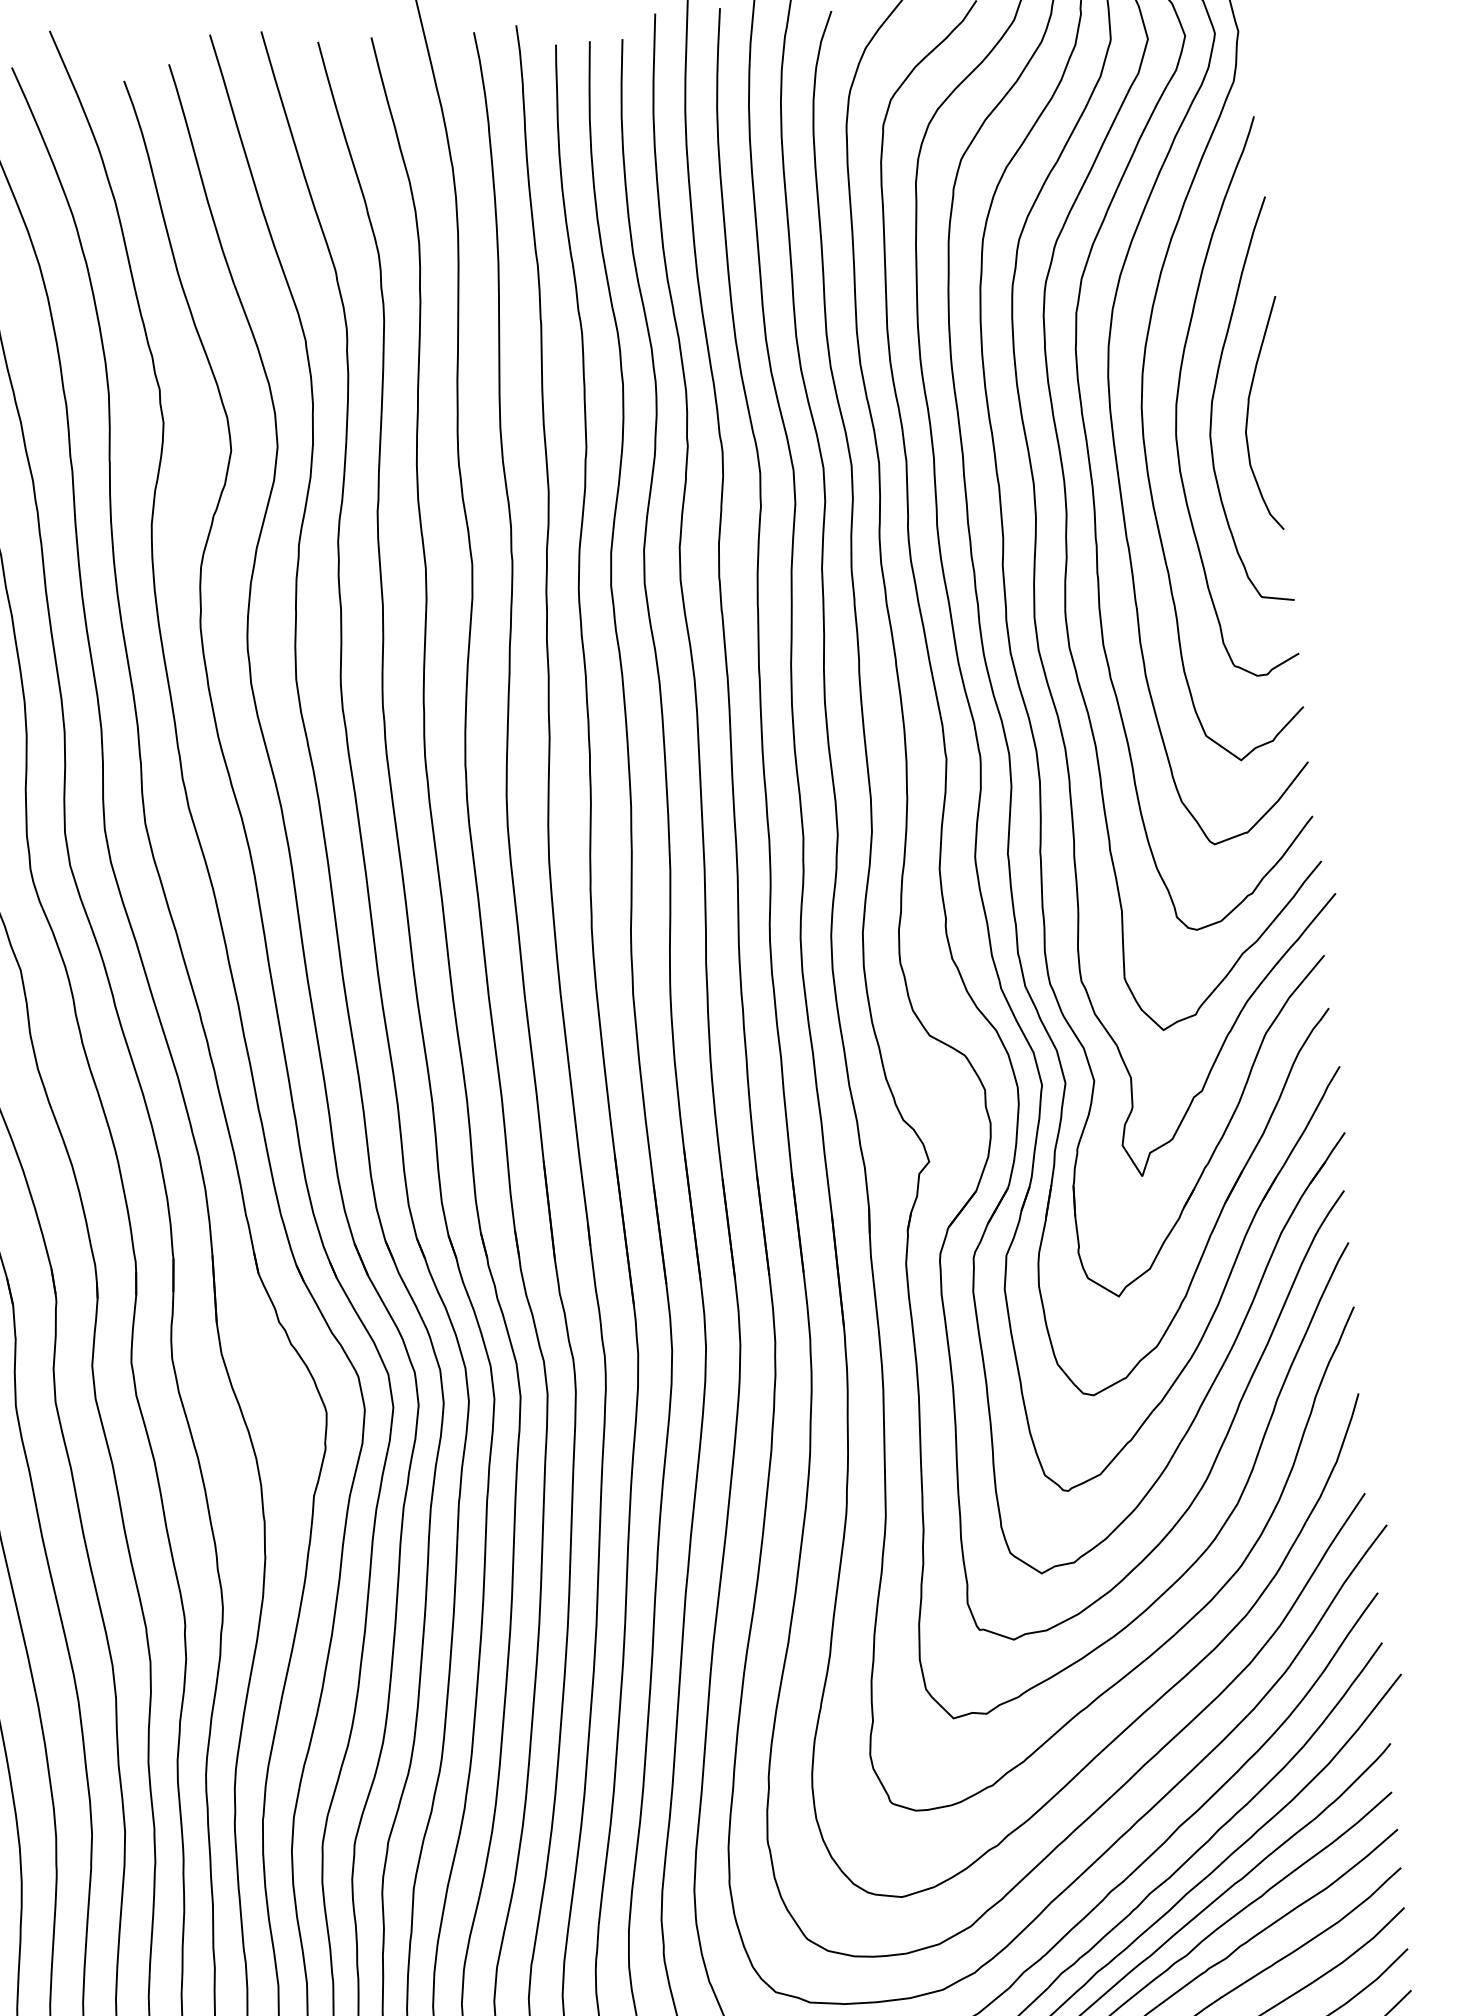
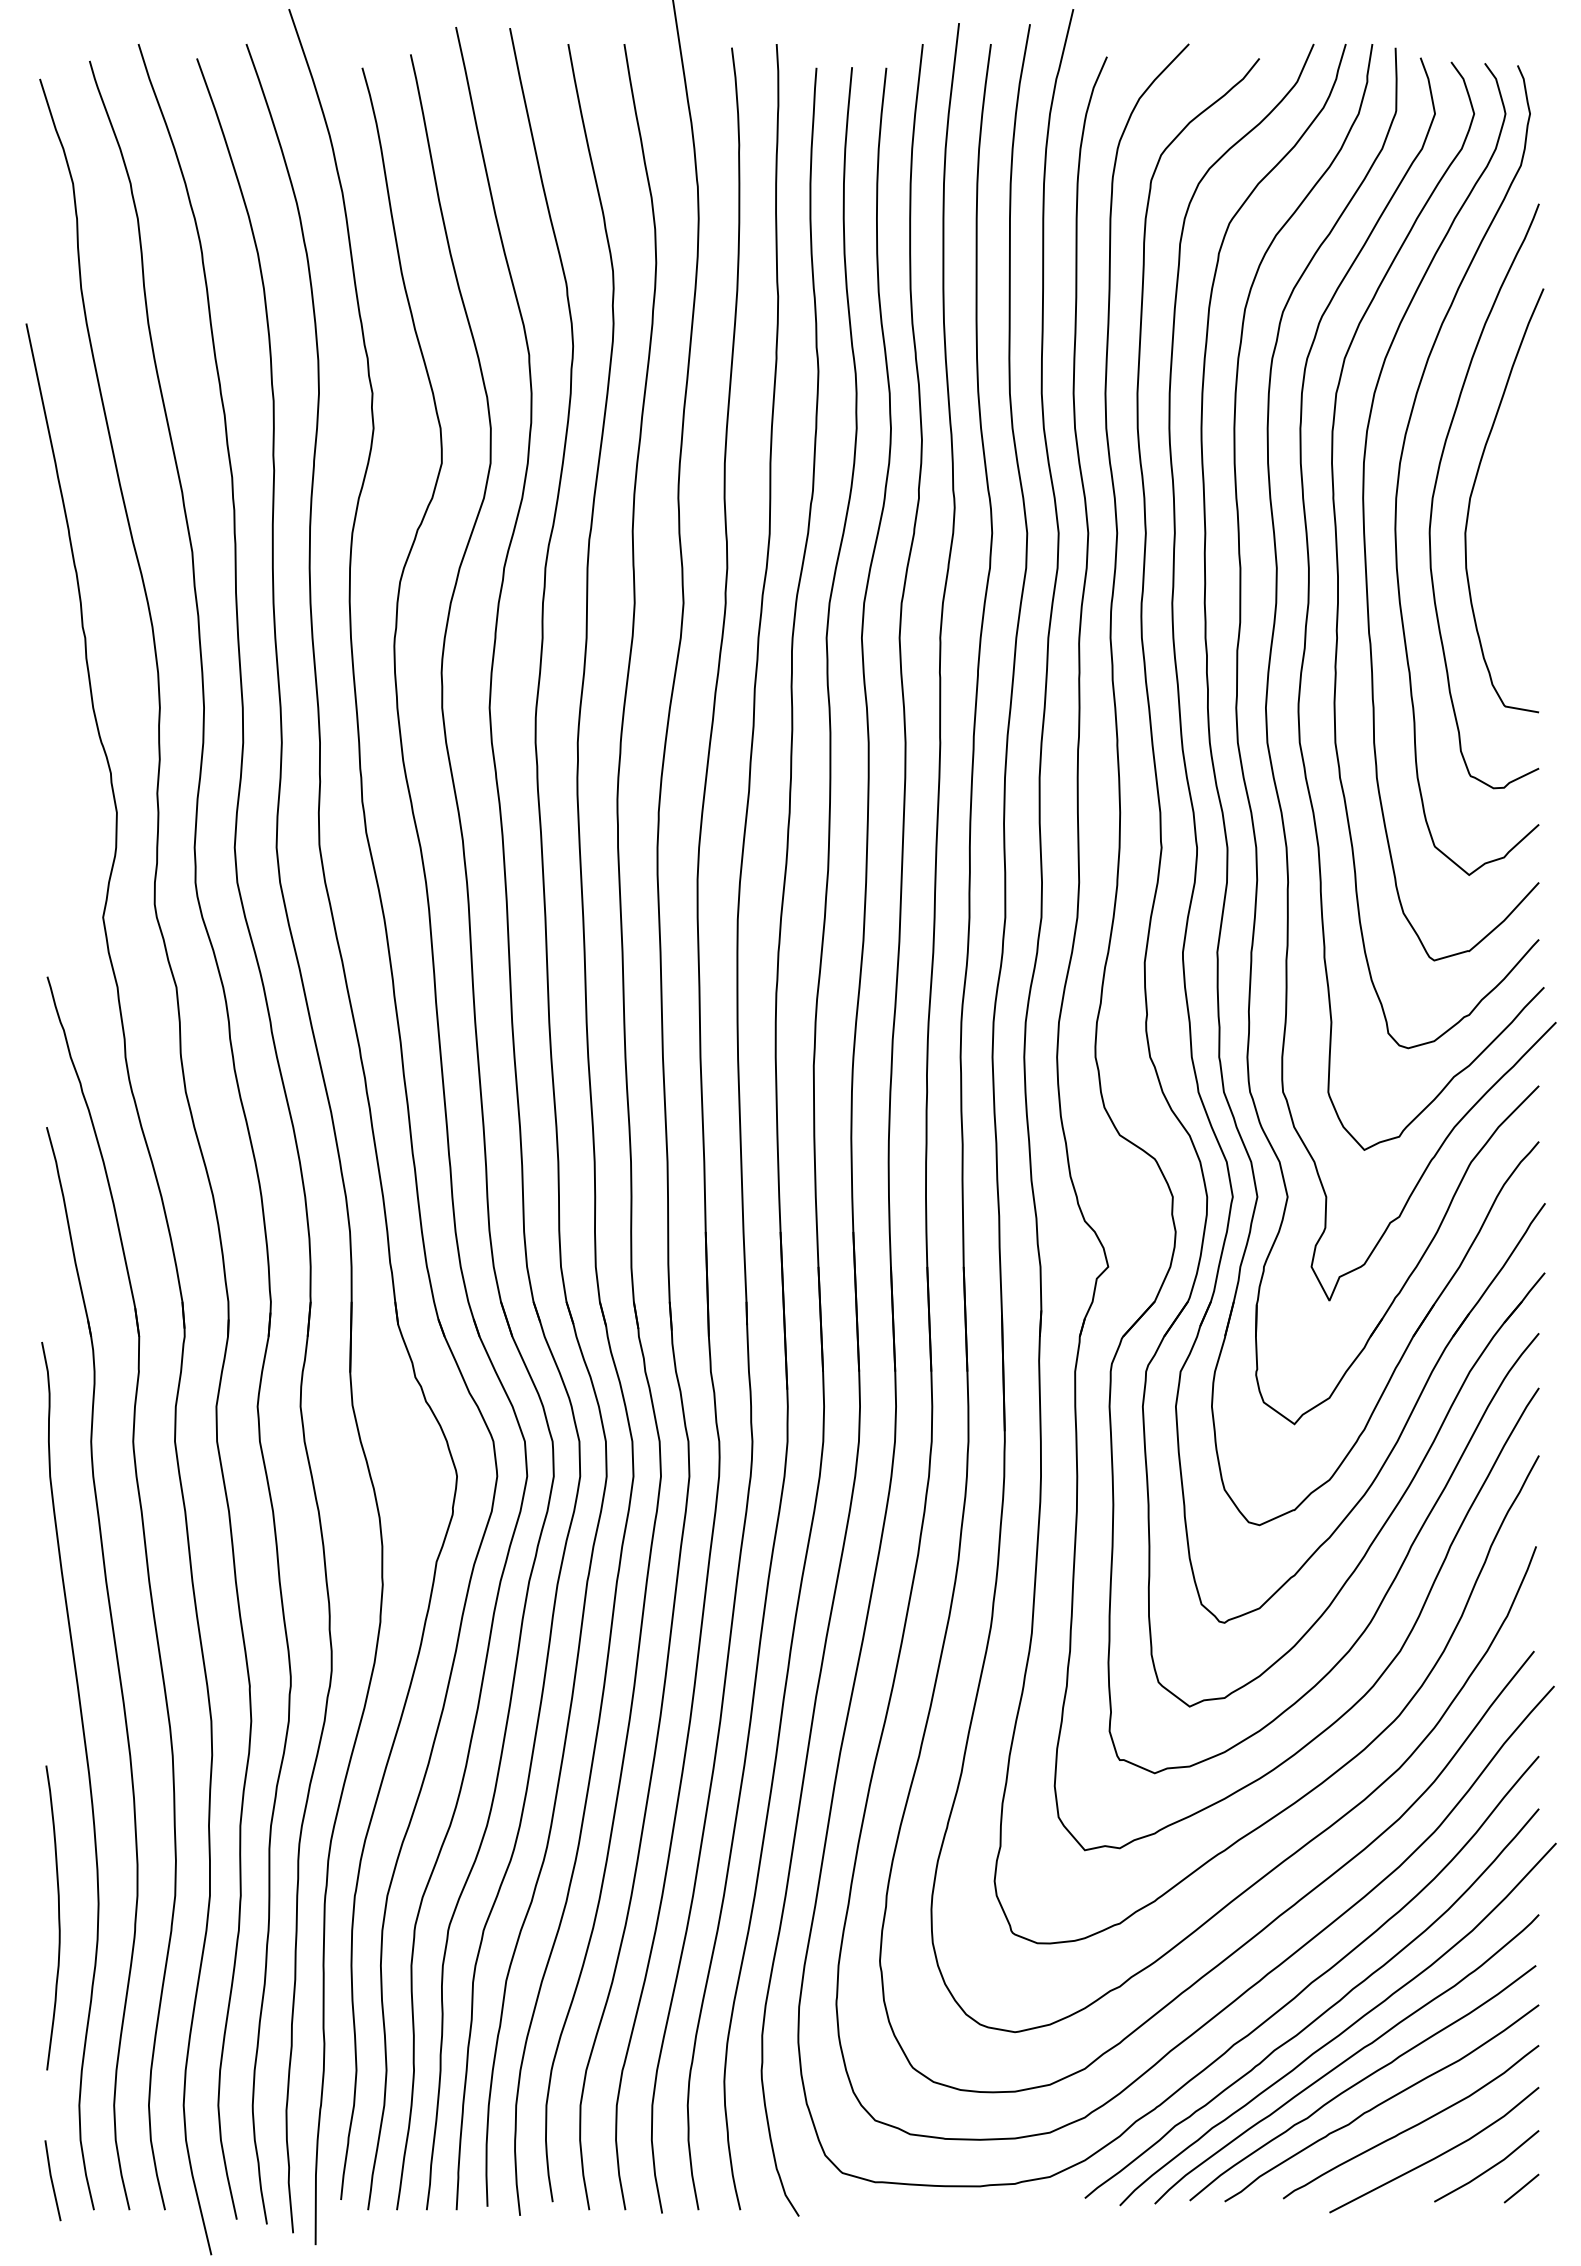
curve: (1248, 413) -> (1507, 513), removed

